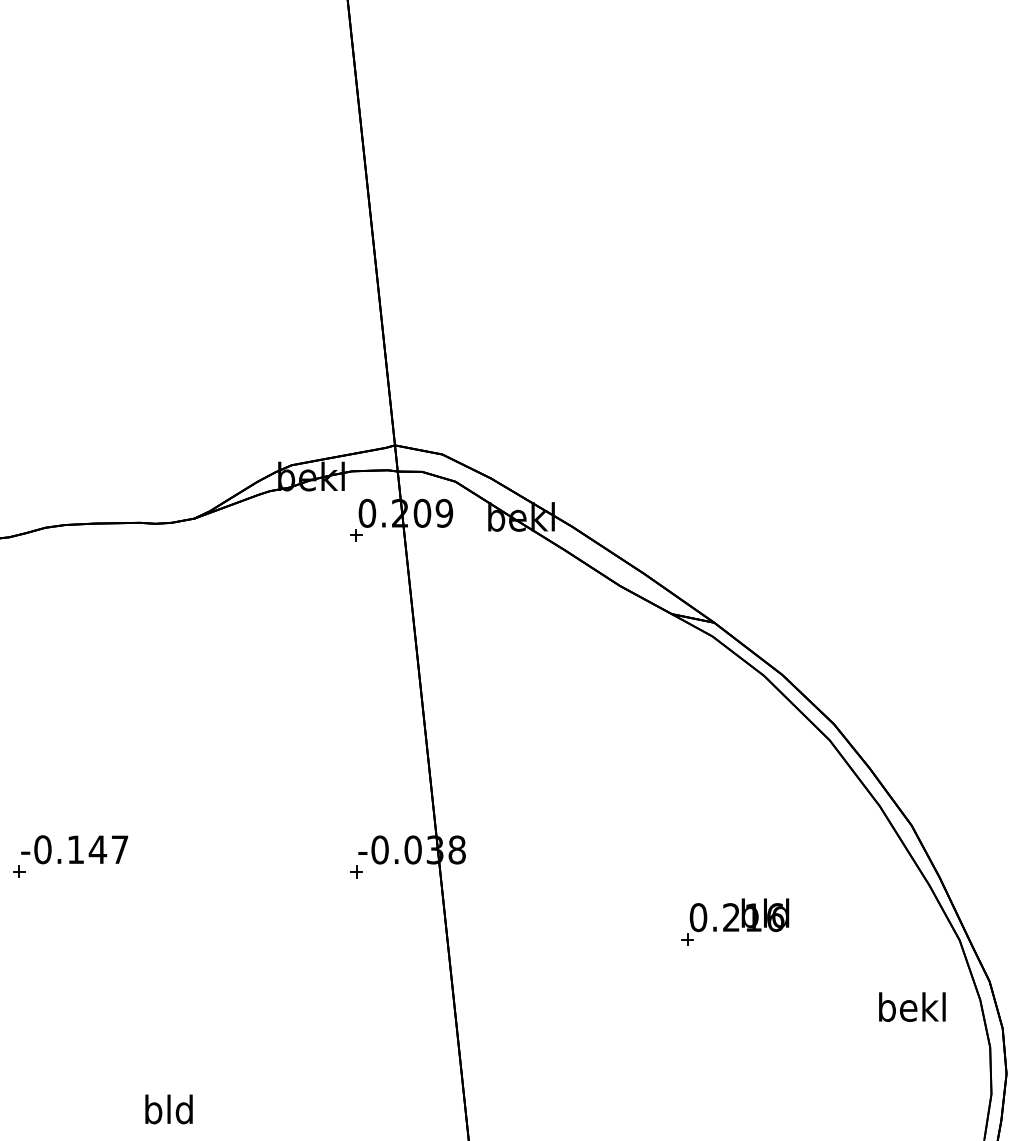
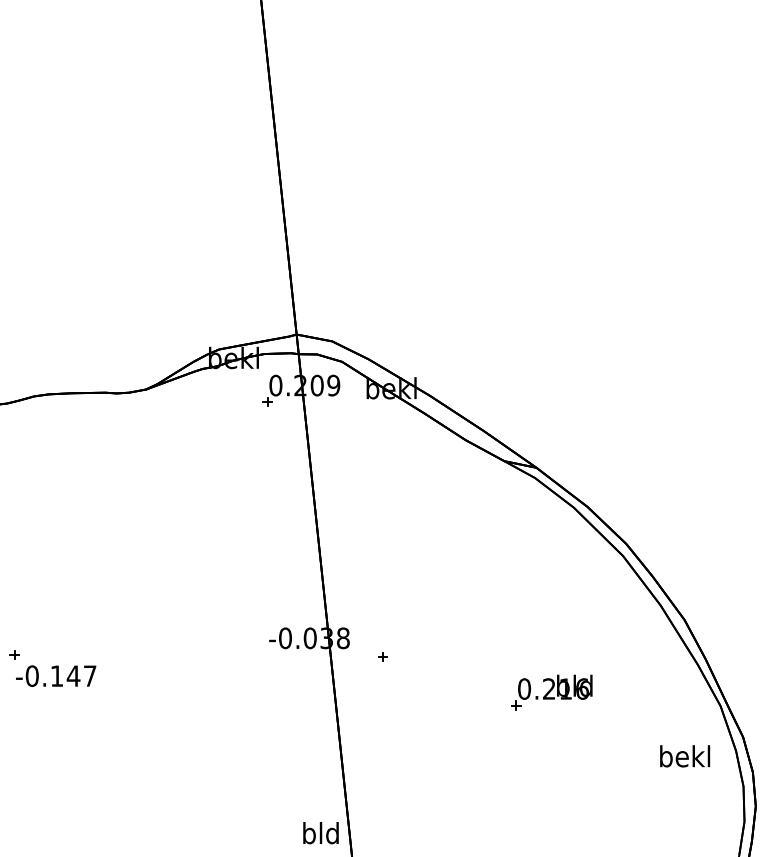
text: (75, 848) -> (56, 675), moved
part: (356, 871) -> (382, 656), moved
text: (168, 1109) -> (320, 833), moved

